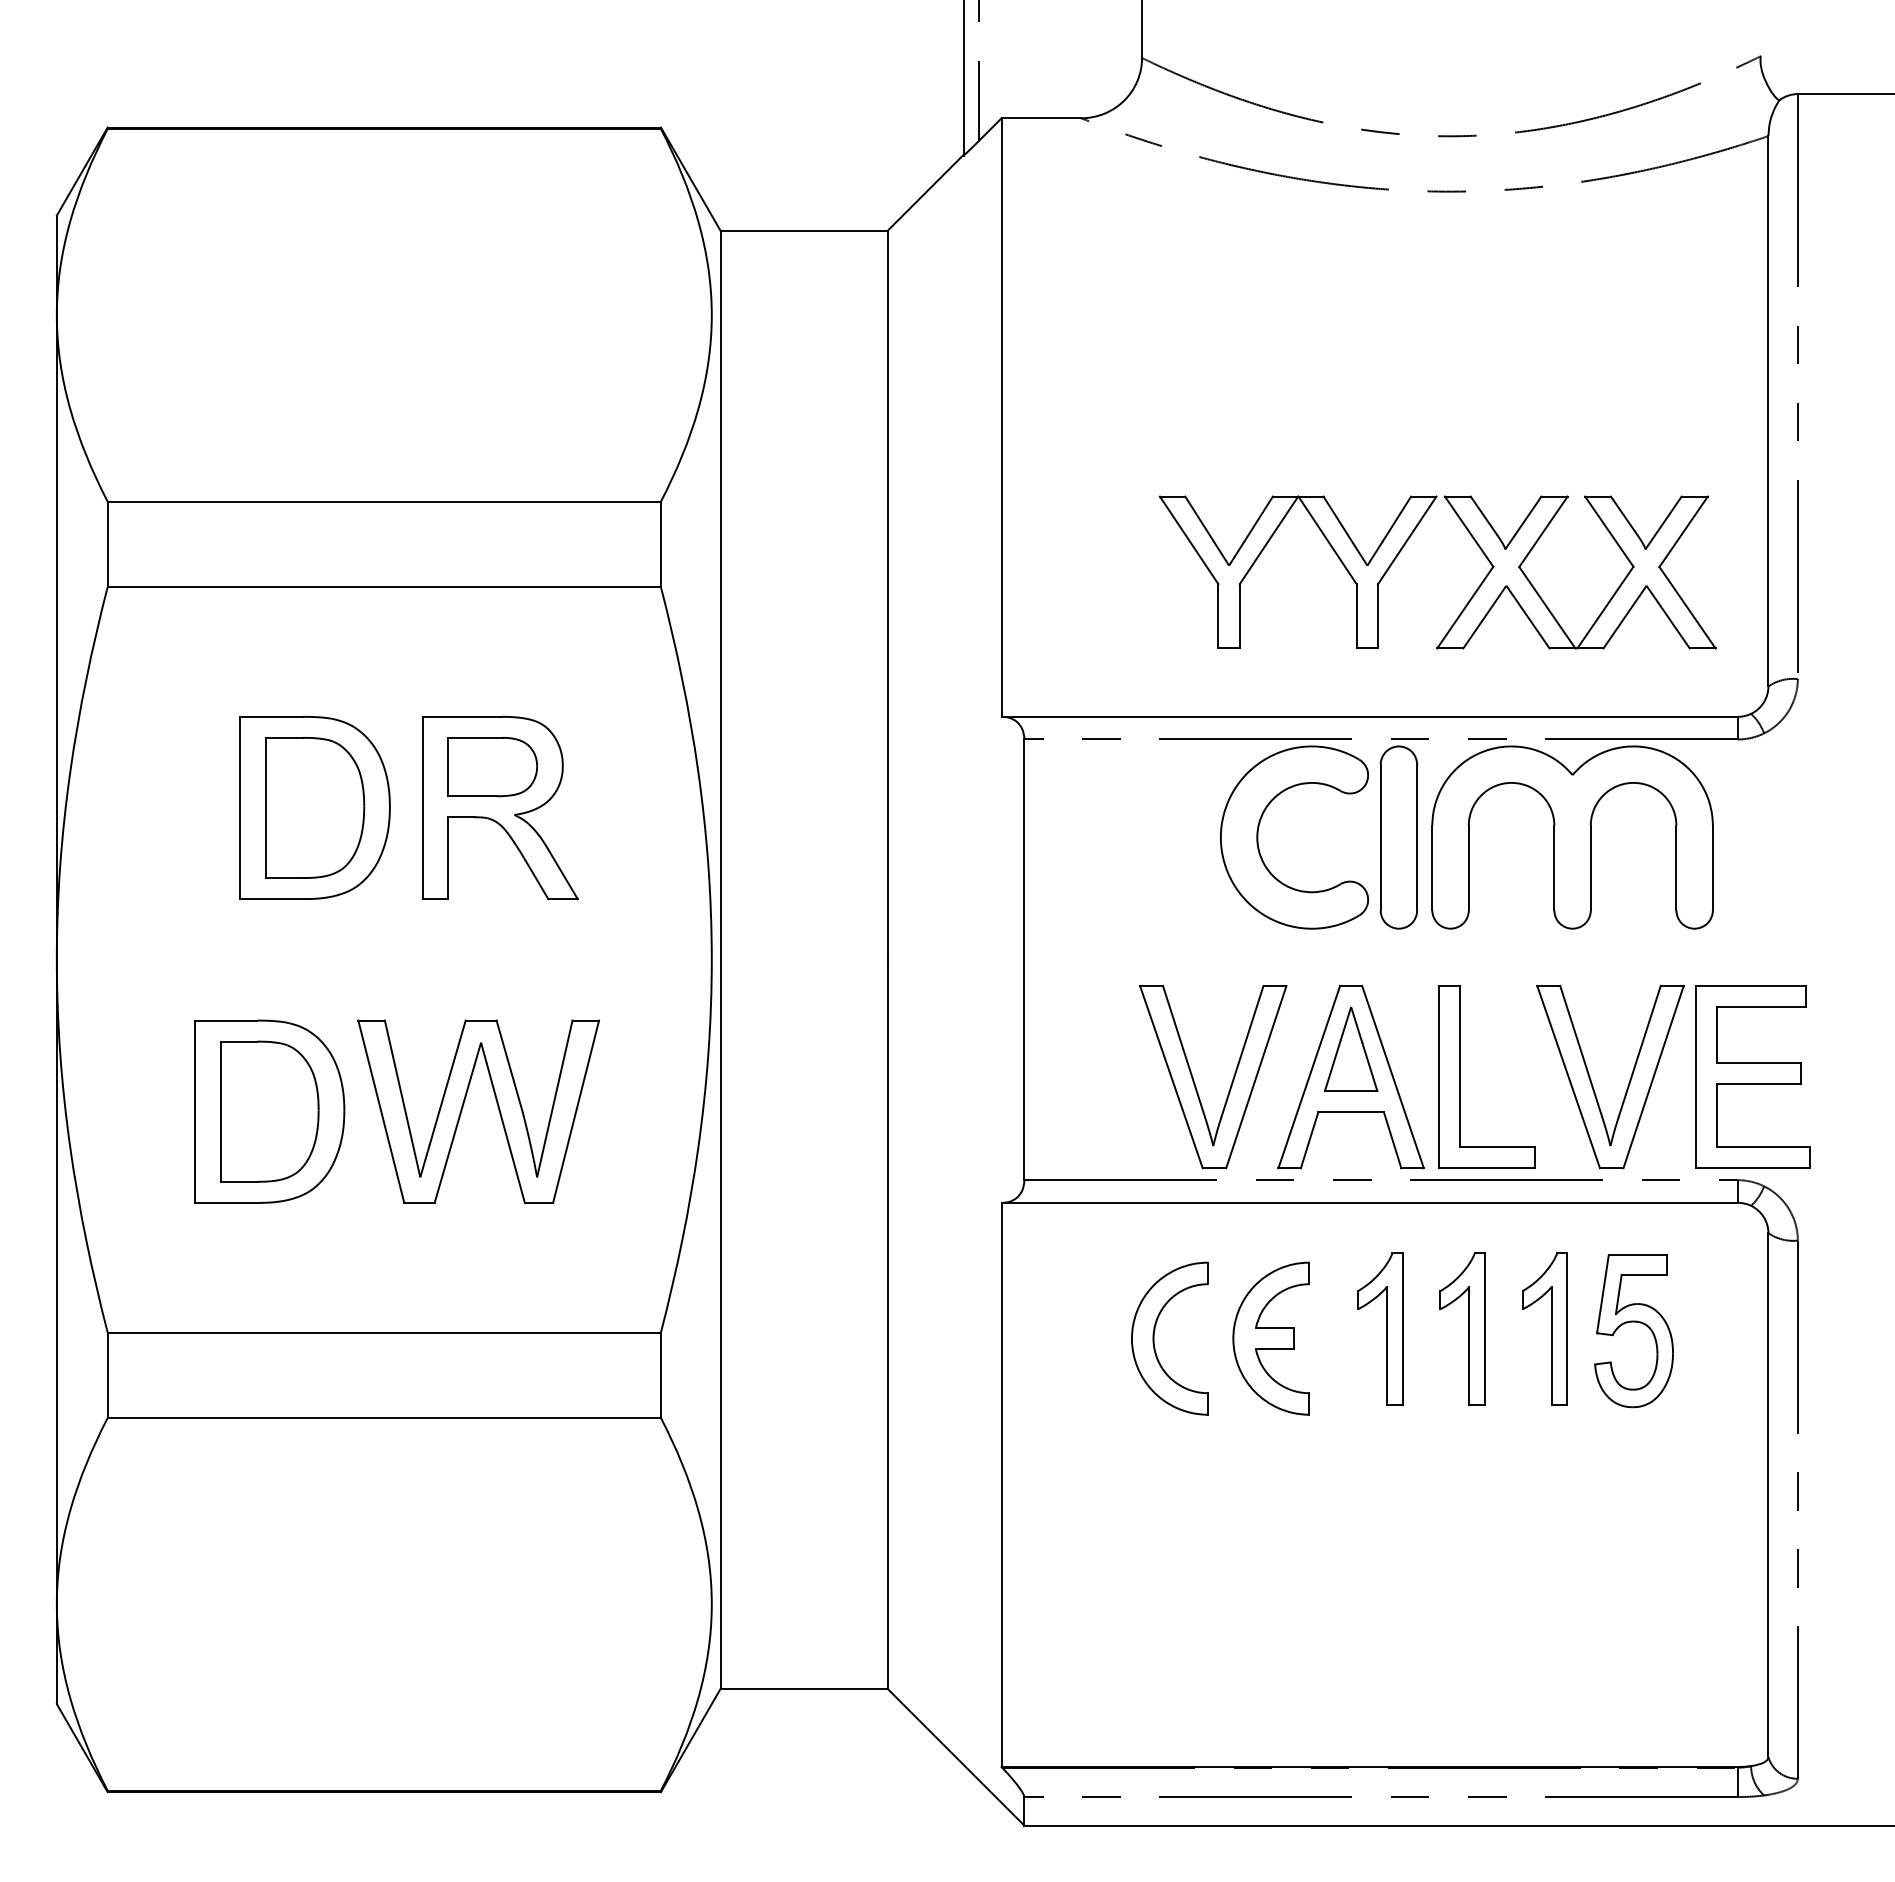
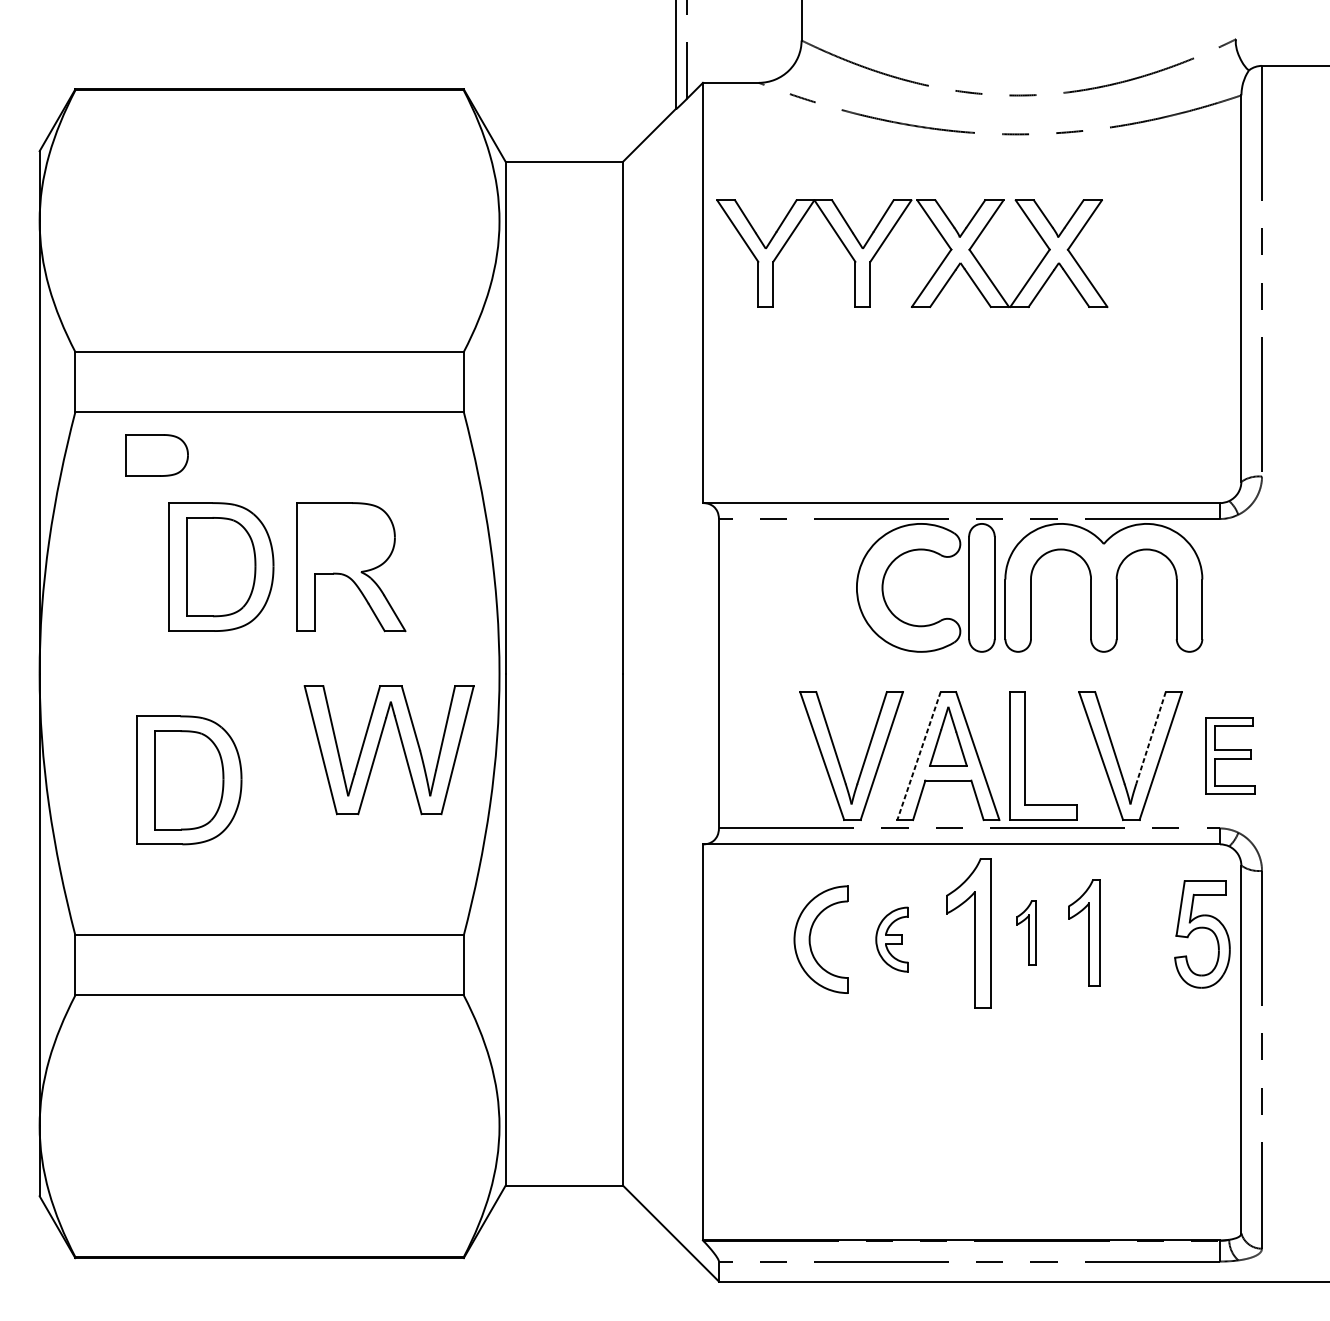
part: (1471, 596) -> (936, 270), moved
part: (492, 767) -> (156, 455), moved
line: (1639, 1051) -> (1150, 738), solid -> dashed
part: (1752, 1076) -> (1230, 755), size x0.6
line: (1309, 1077) -> (919, 756), solid -> dashed
part: (463, 1107) -> (378, 747), moved
part: (1633, 1322) -> (1202, 928), moved
part: (1380, 1328) -> (969, 932), size x1.4
part: (1462, 1328) -> (1026, 932), size x0.6
part: (1270, 1338) -> (891, 939), size x0.6

